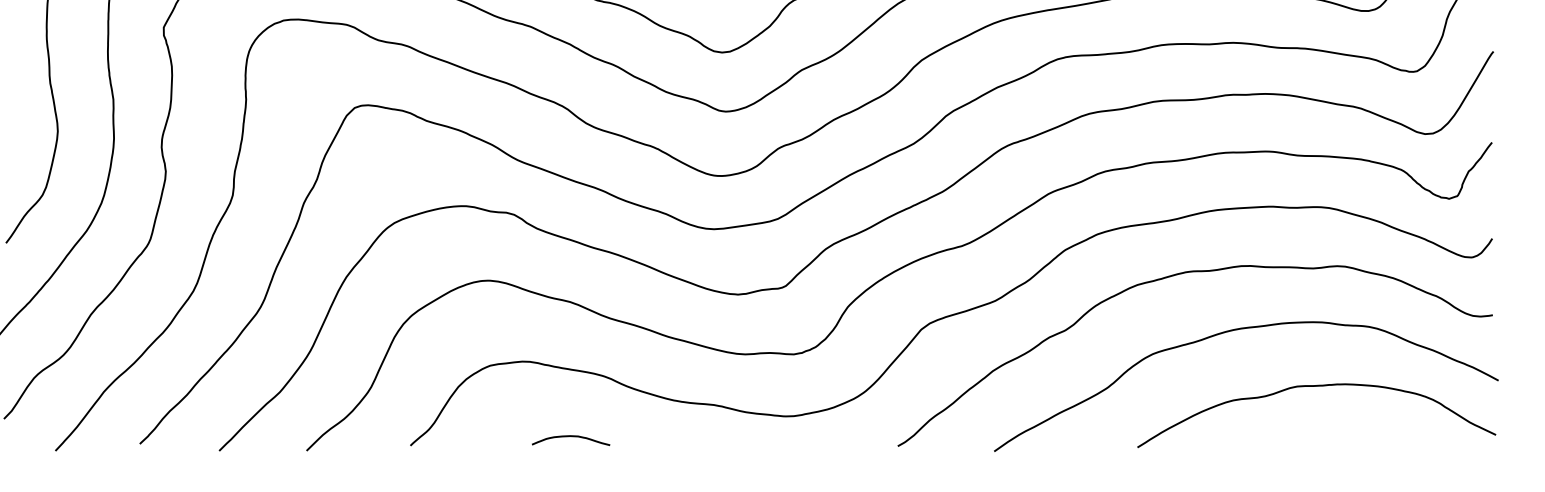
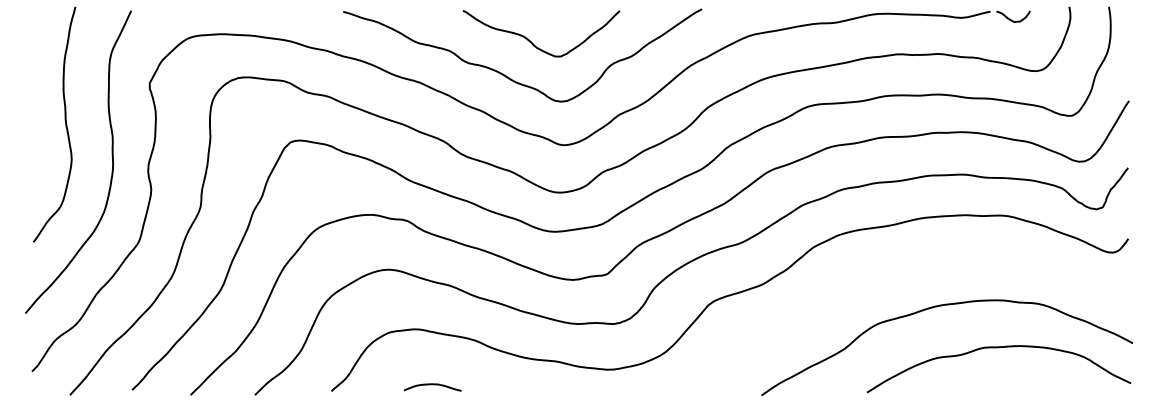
curve: (1176, 276) -> (895, 266), removed
curve: (570, 437) -> (432, 385), moved

